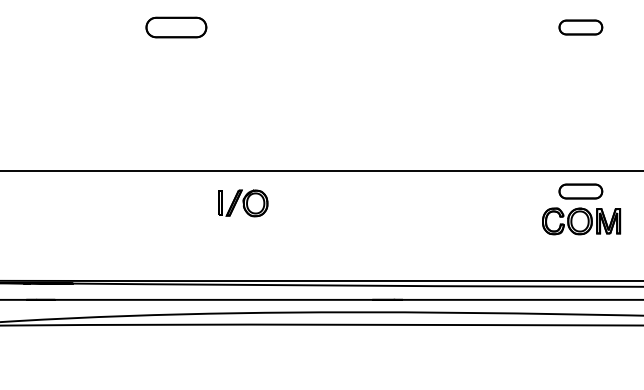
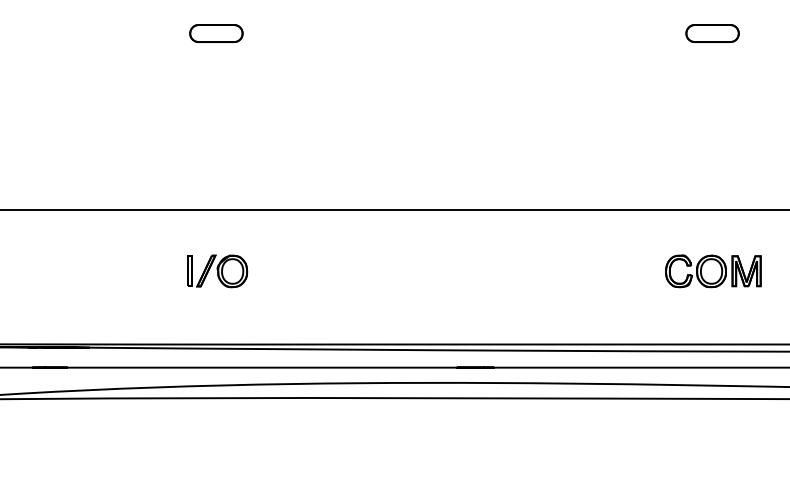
part: (176, 27) -> (216, 33), size x0.71
part: (580, 191) -> (712, 234), removed
part: (243, 203) -> (217, 271), moved

